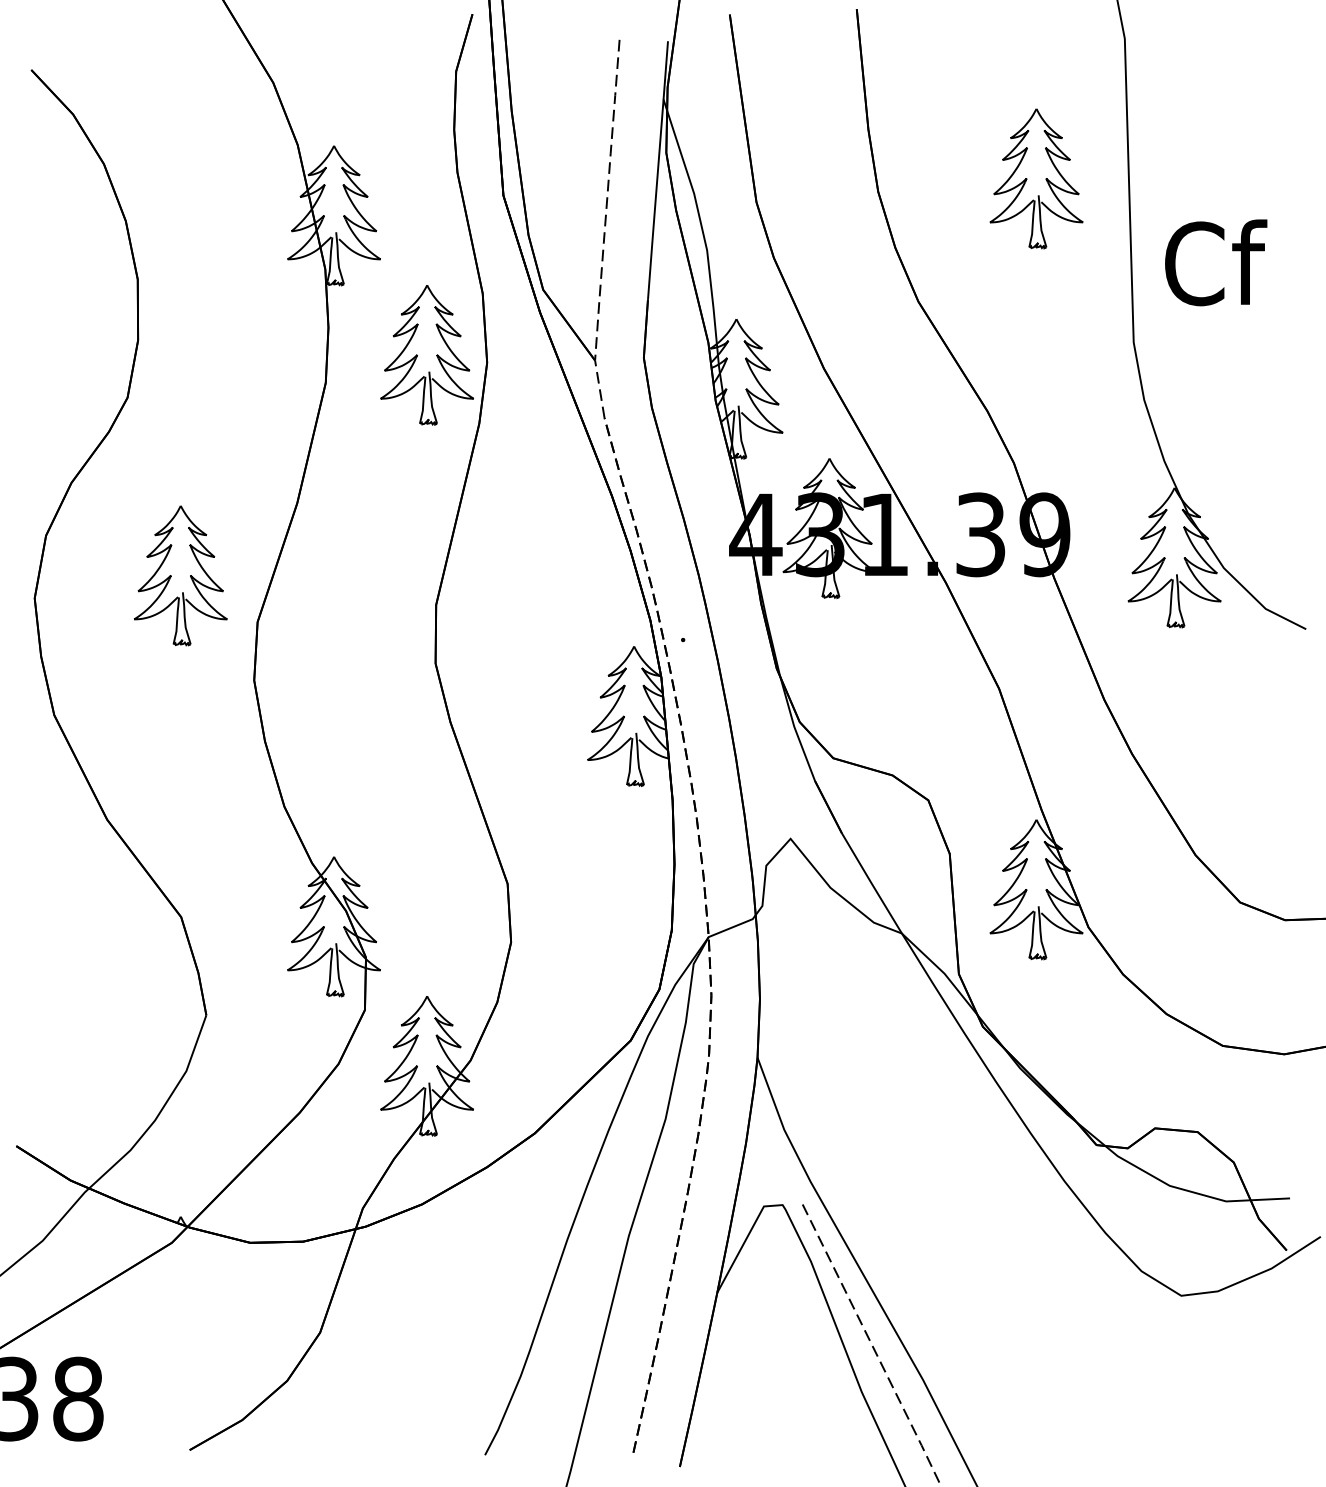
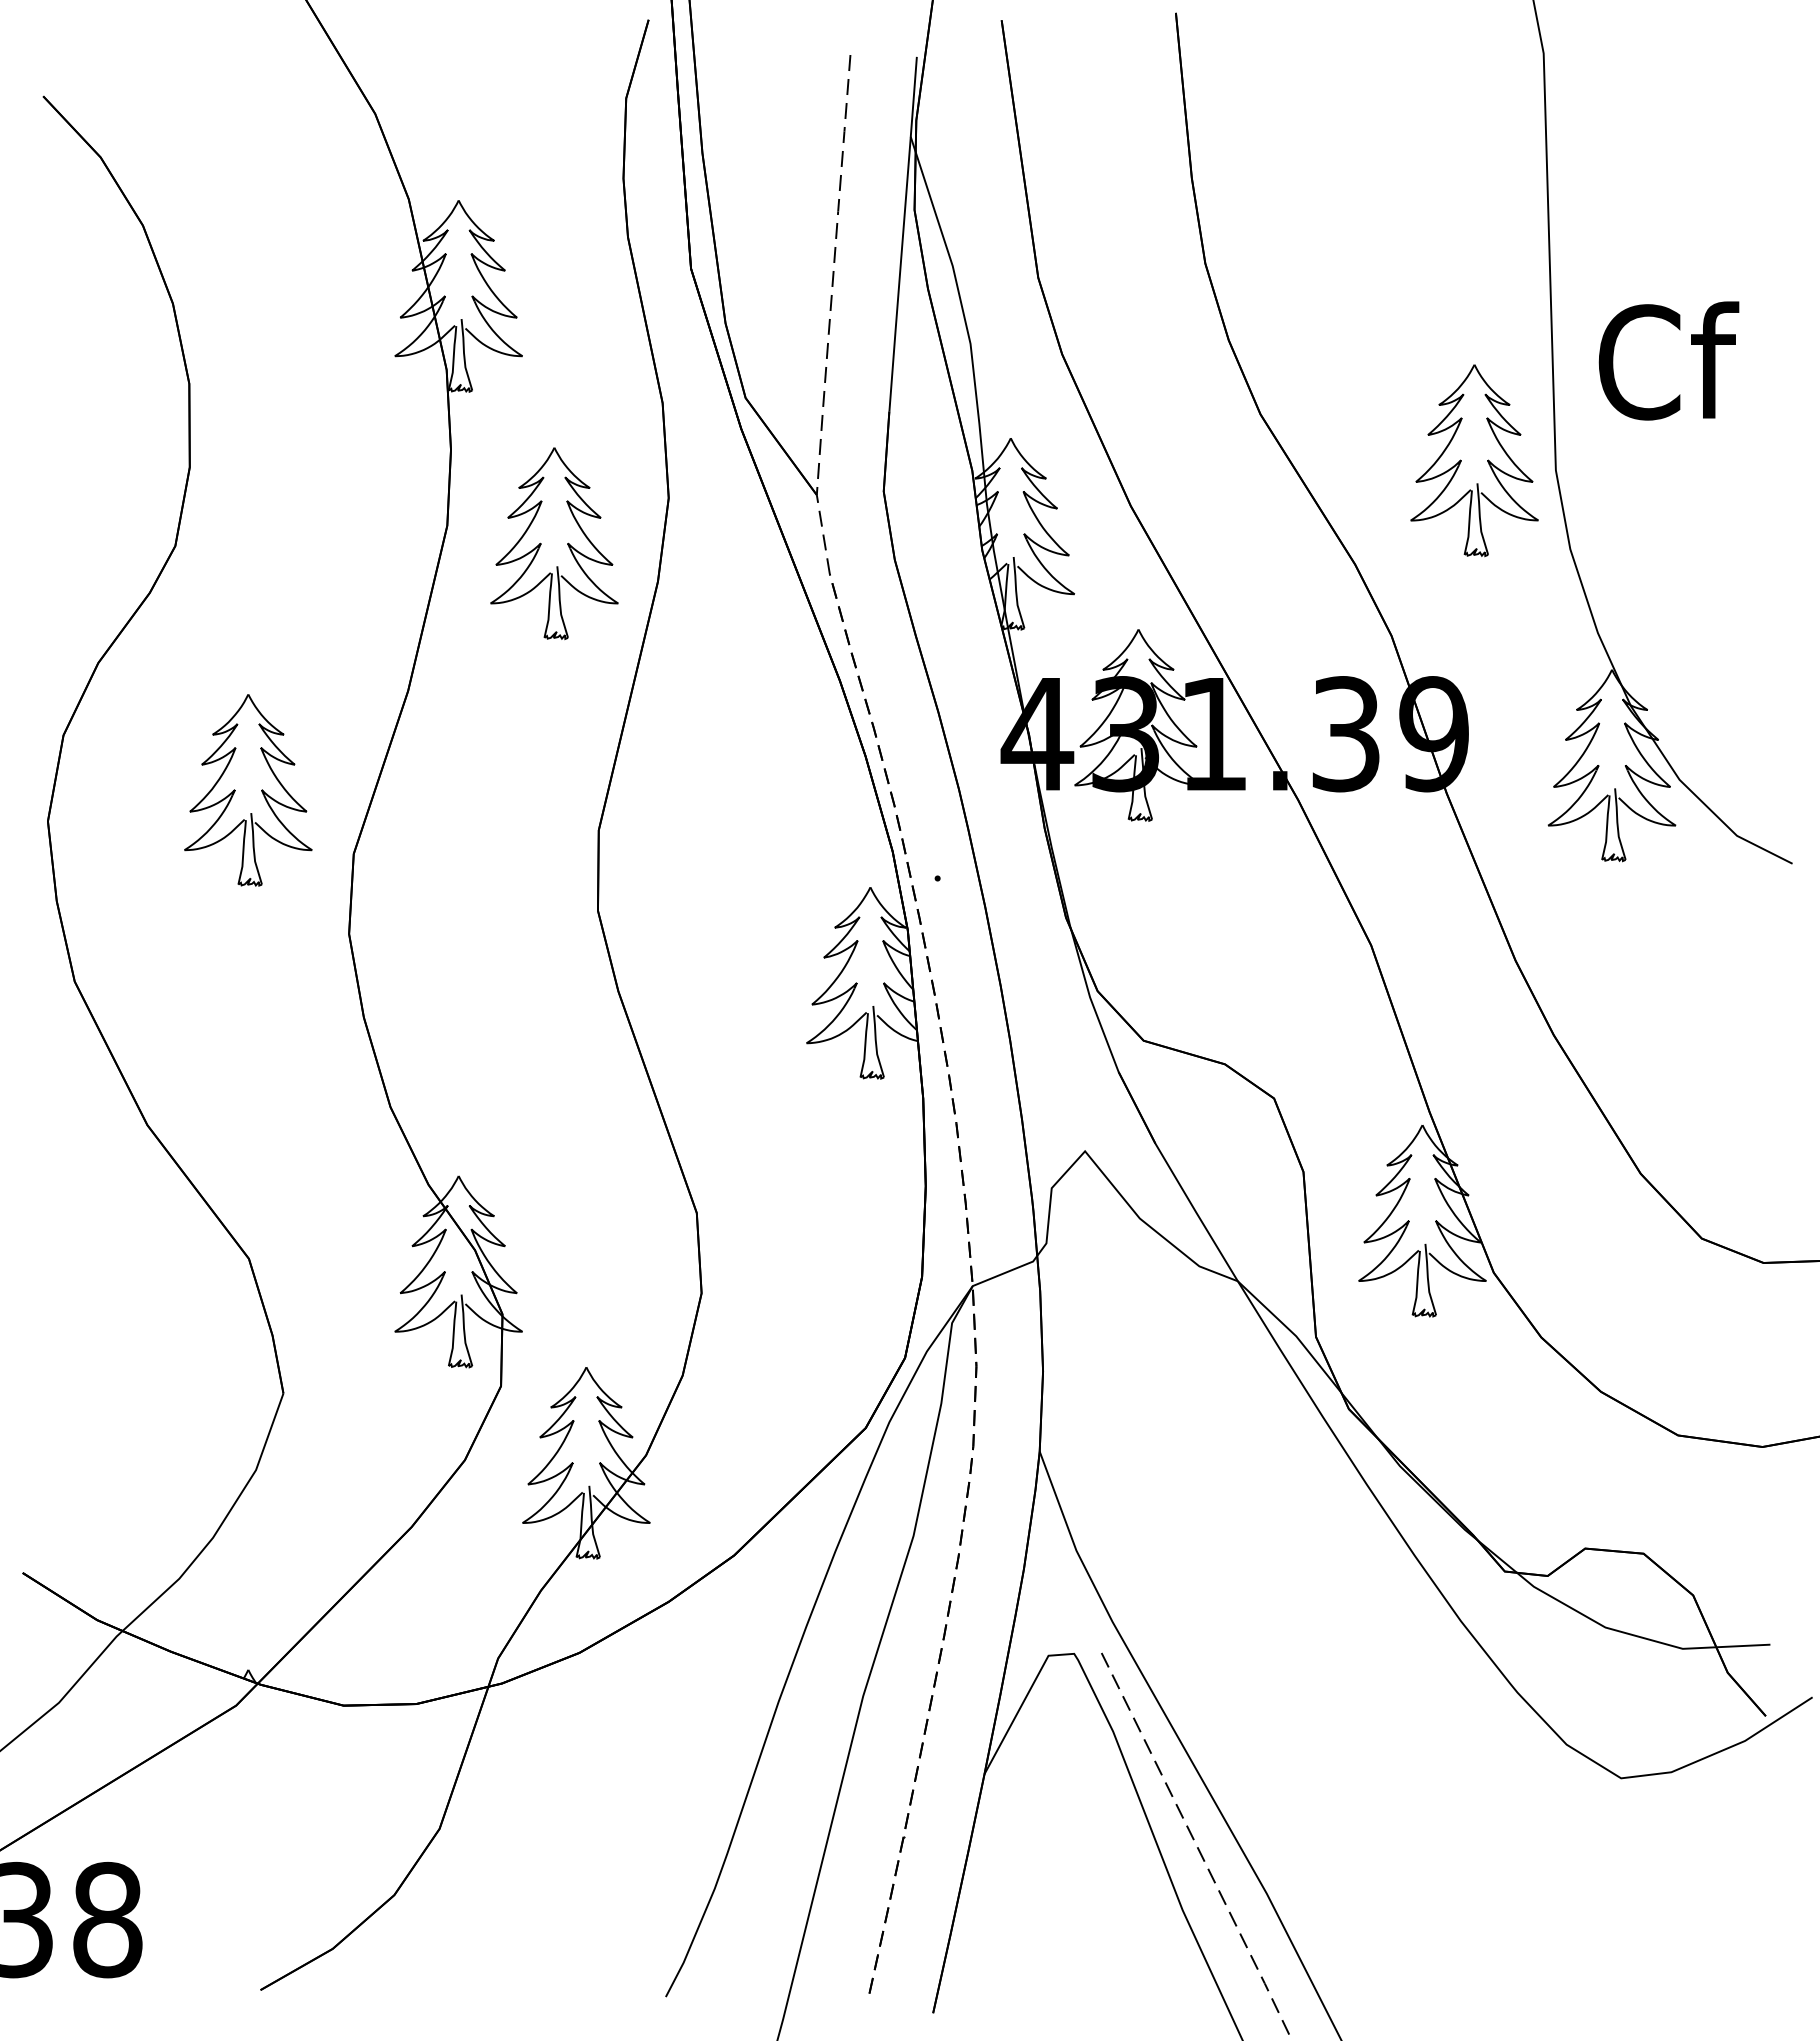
part: (1036, 178) -> (1474, 460), moved
part: (427, 355) -> (554, 543), moved

